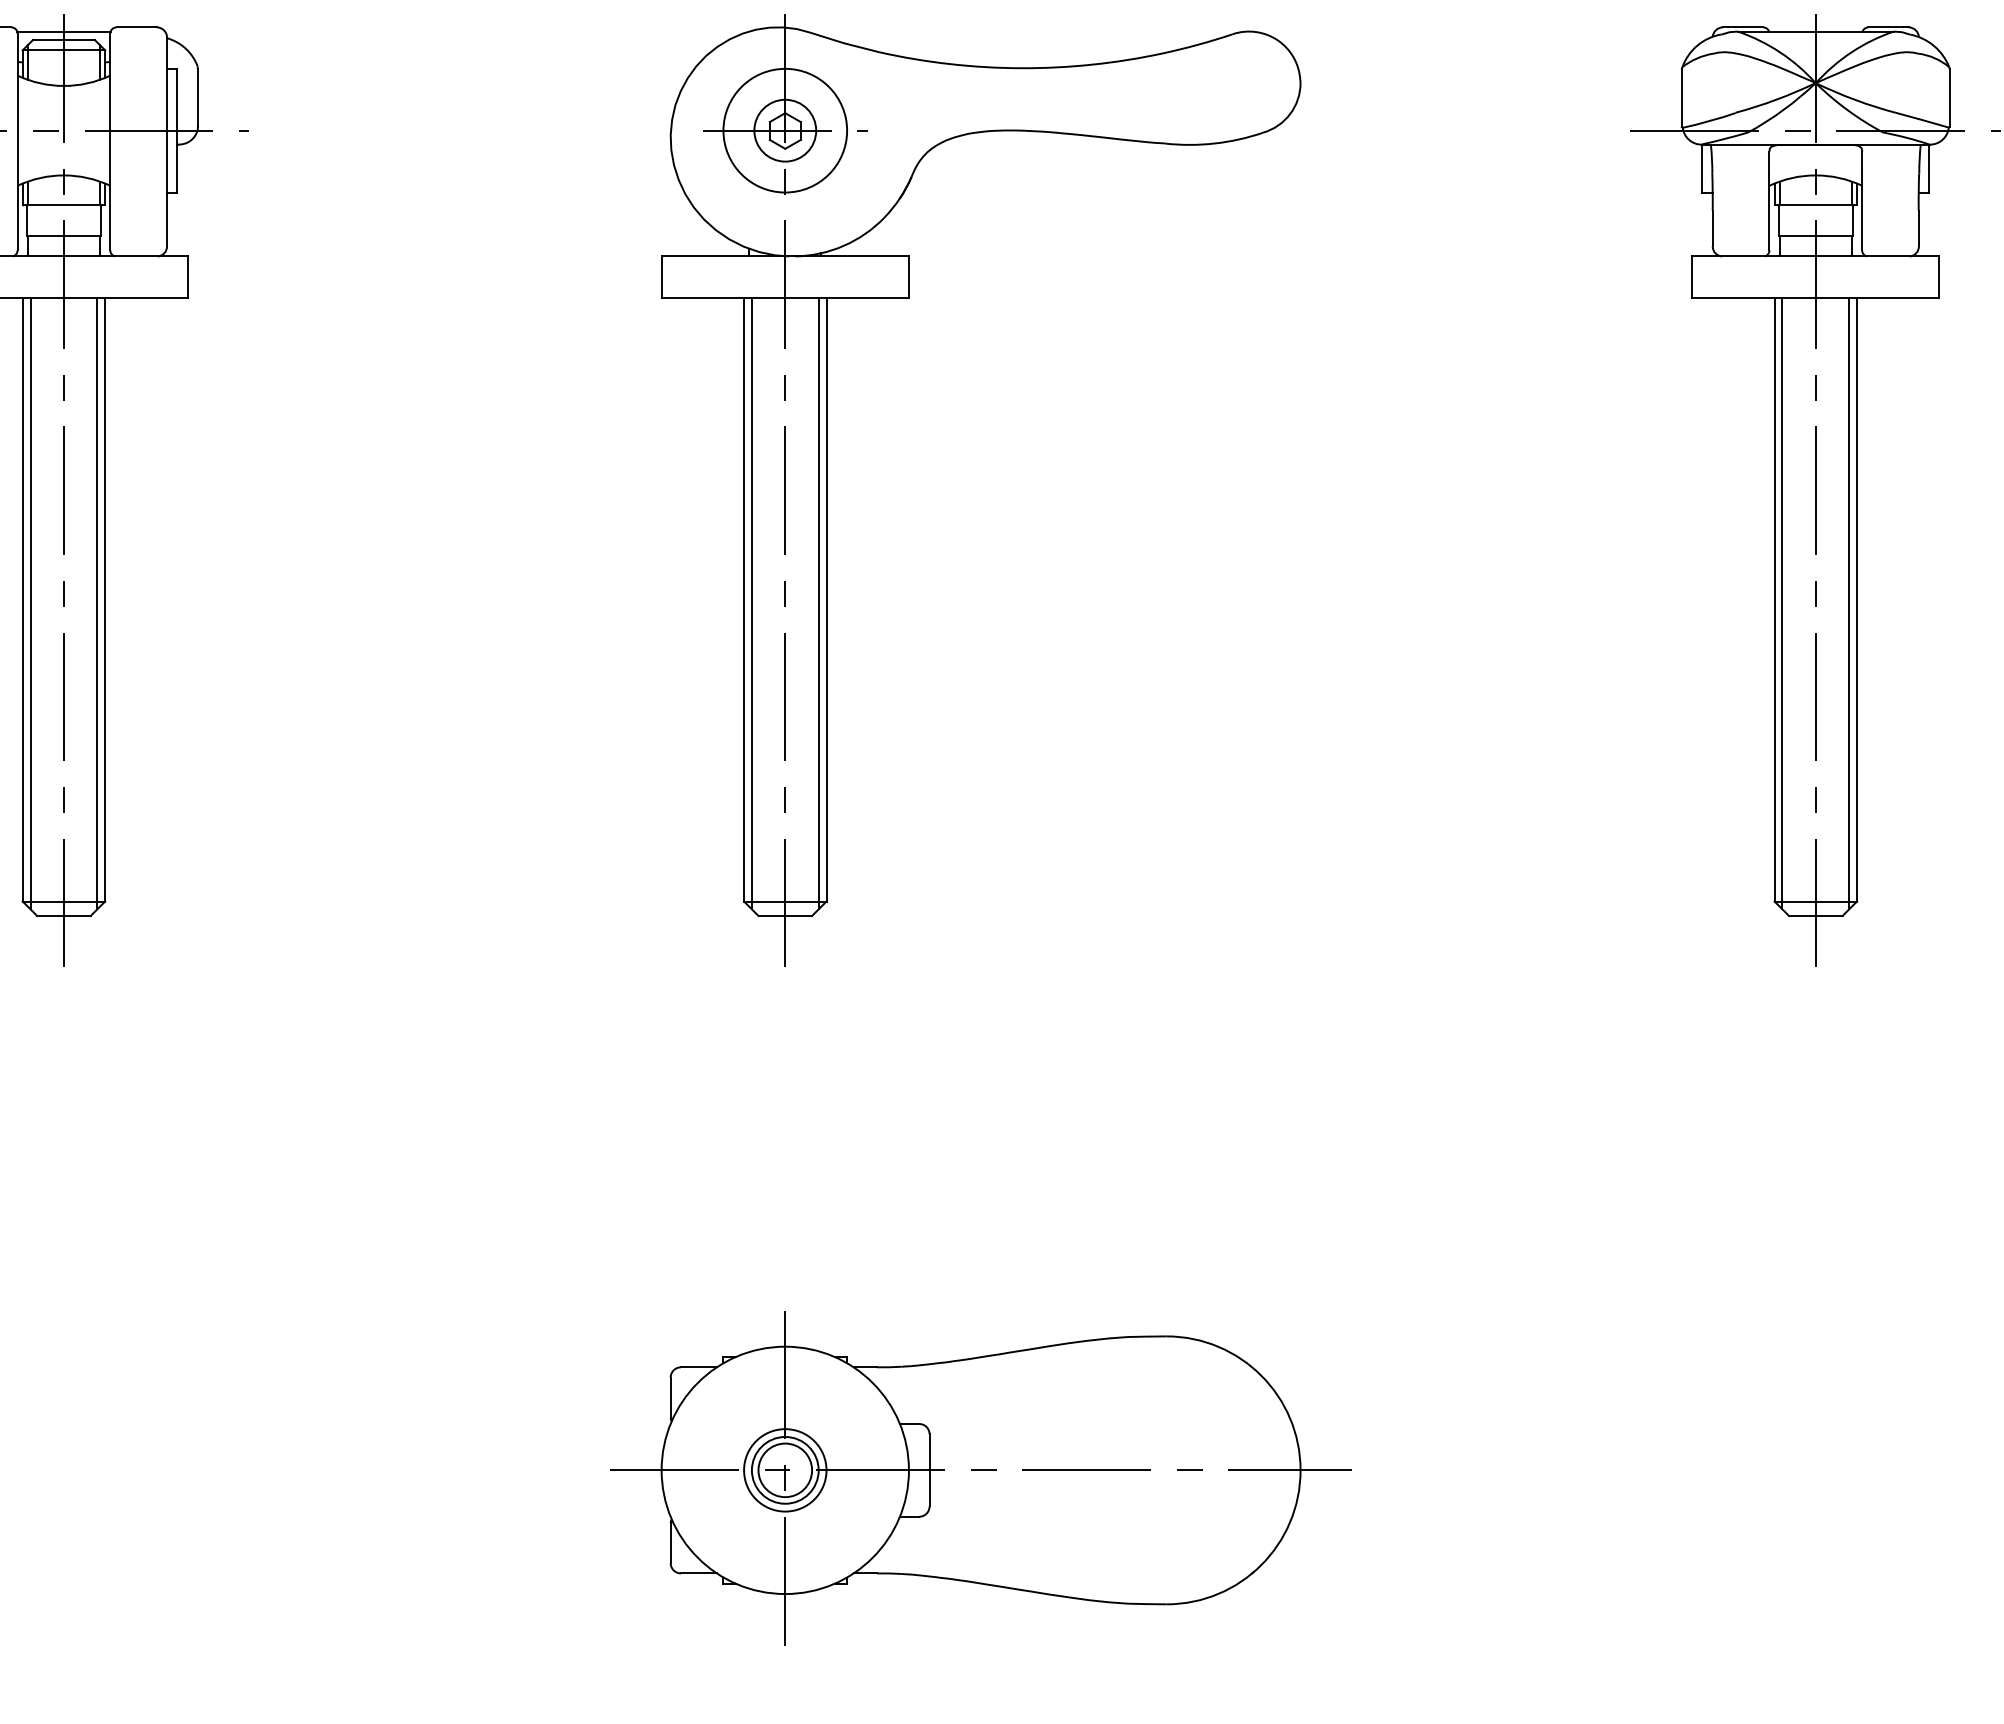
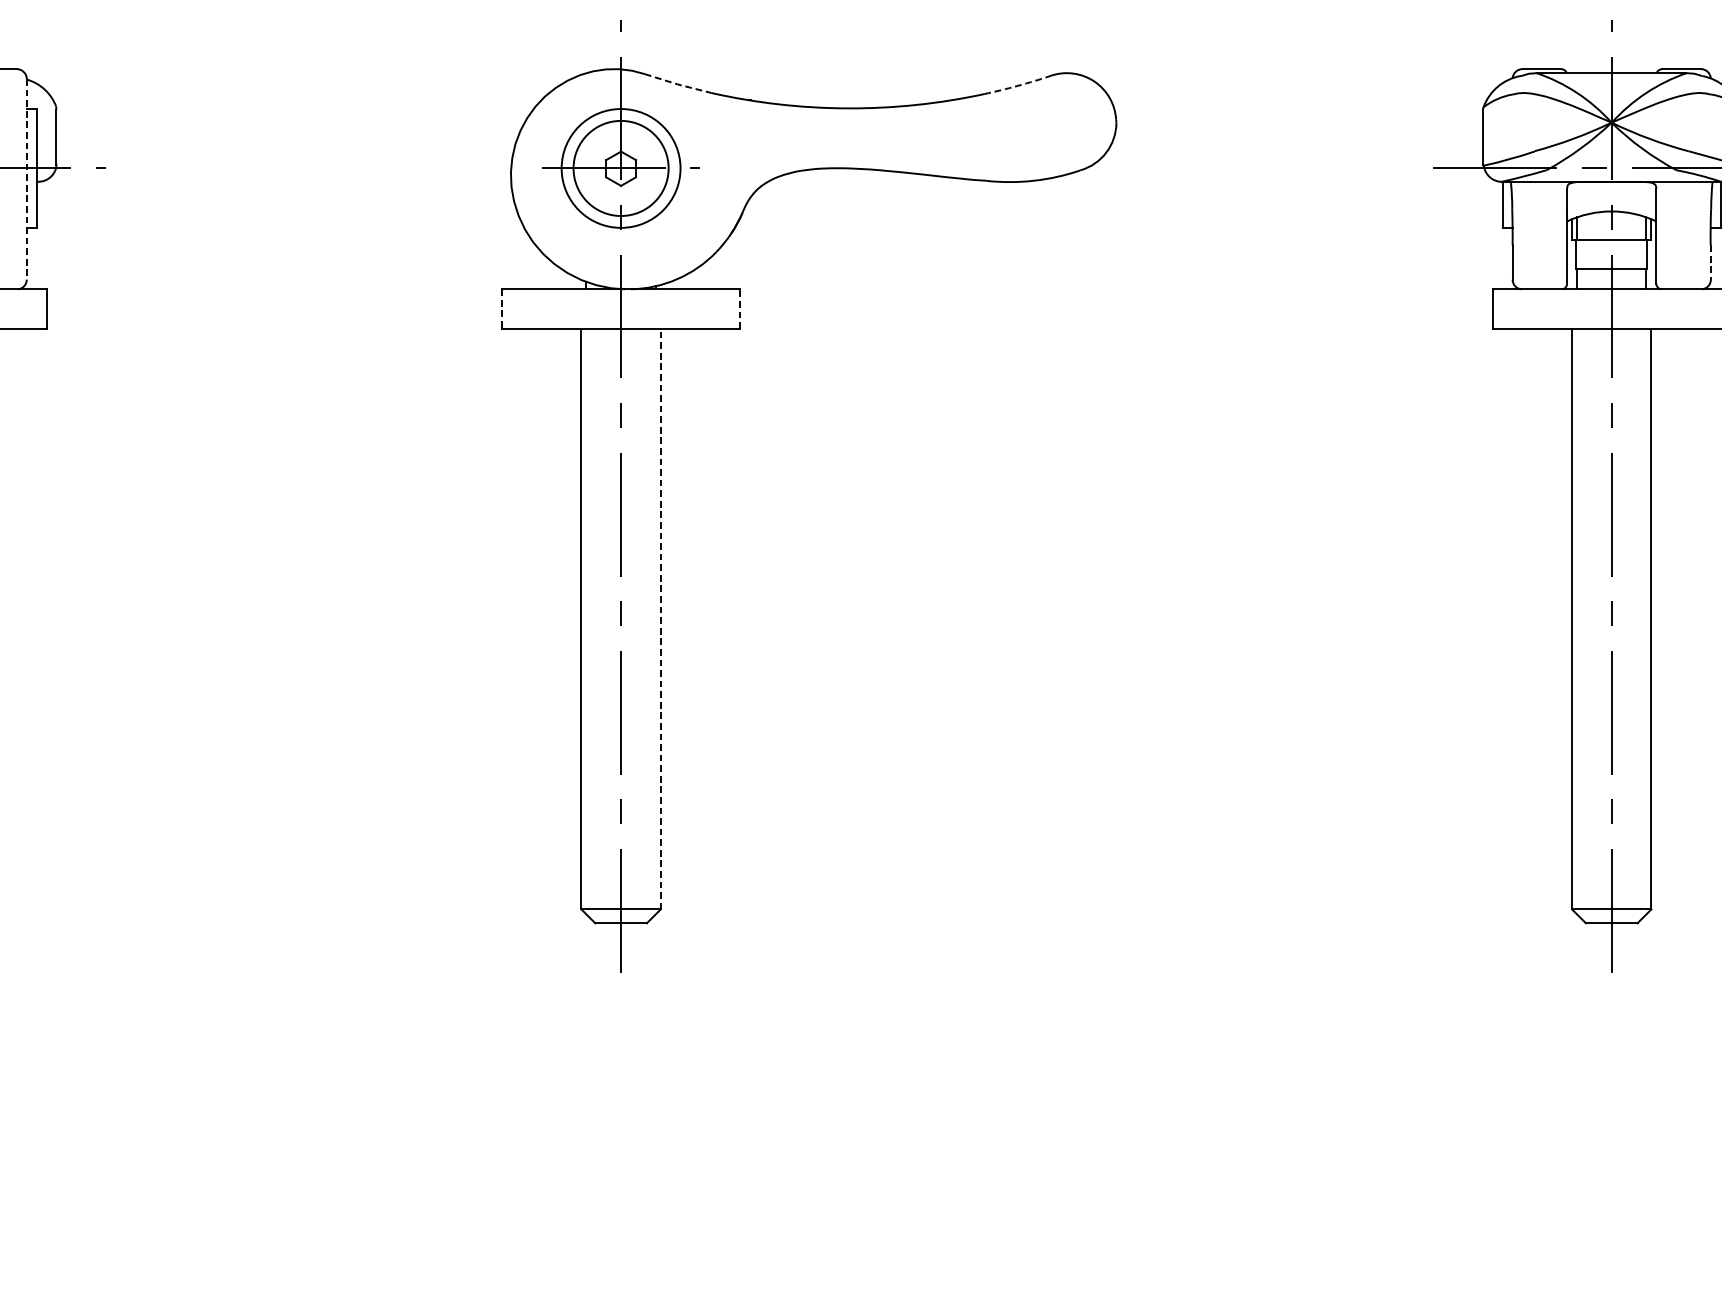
line: (844, 43) -> (678, 84), solid -> dashed
arc: (1198, 44) -> (1018, 85), solid -> dashed
circle: (785, 130) -> (621, 168), size x1.6
line: (166, 142) -> (26, 179), solid -> dashed
line: (1918, 228) -> (1710, 262), solid -> dashed
line: (661, 277) -> (502, 309), solid -> dashed
line: (908, 277) -> (739, 309), solid -> dashed
line: (826, 599) -> (660, 619), solid -> dashed
line: (751, 603) -> (588, 622), removed
line: (818, 603) -> (653, 622), removed
line: (1782, 603) -> (1579, 622), removed
line: (1849, 603) -> (1644, 622), removed

